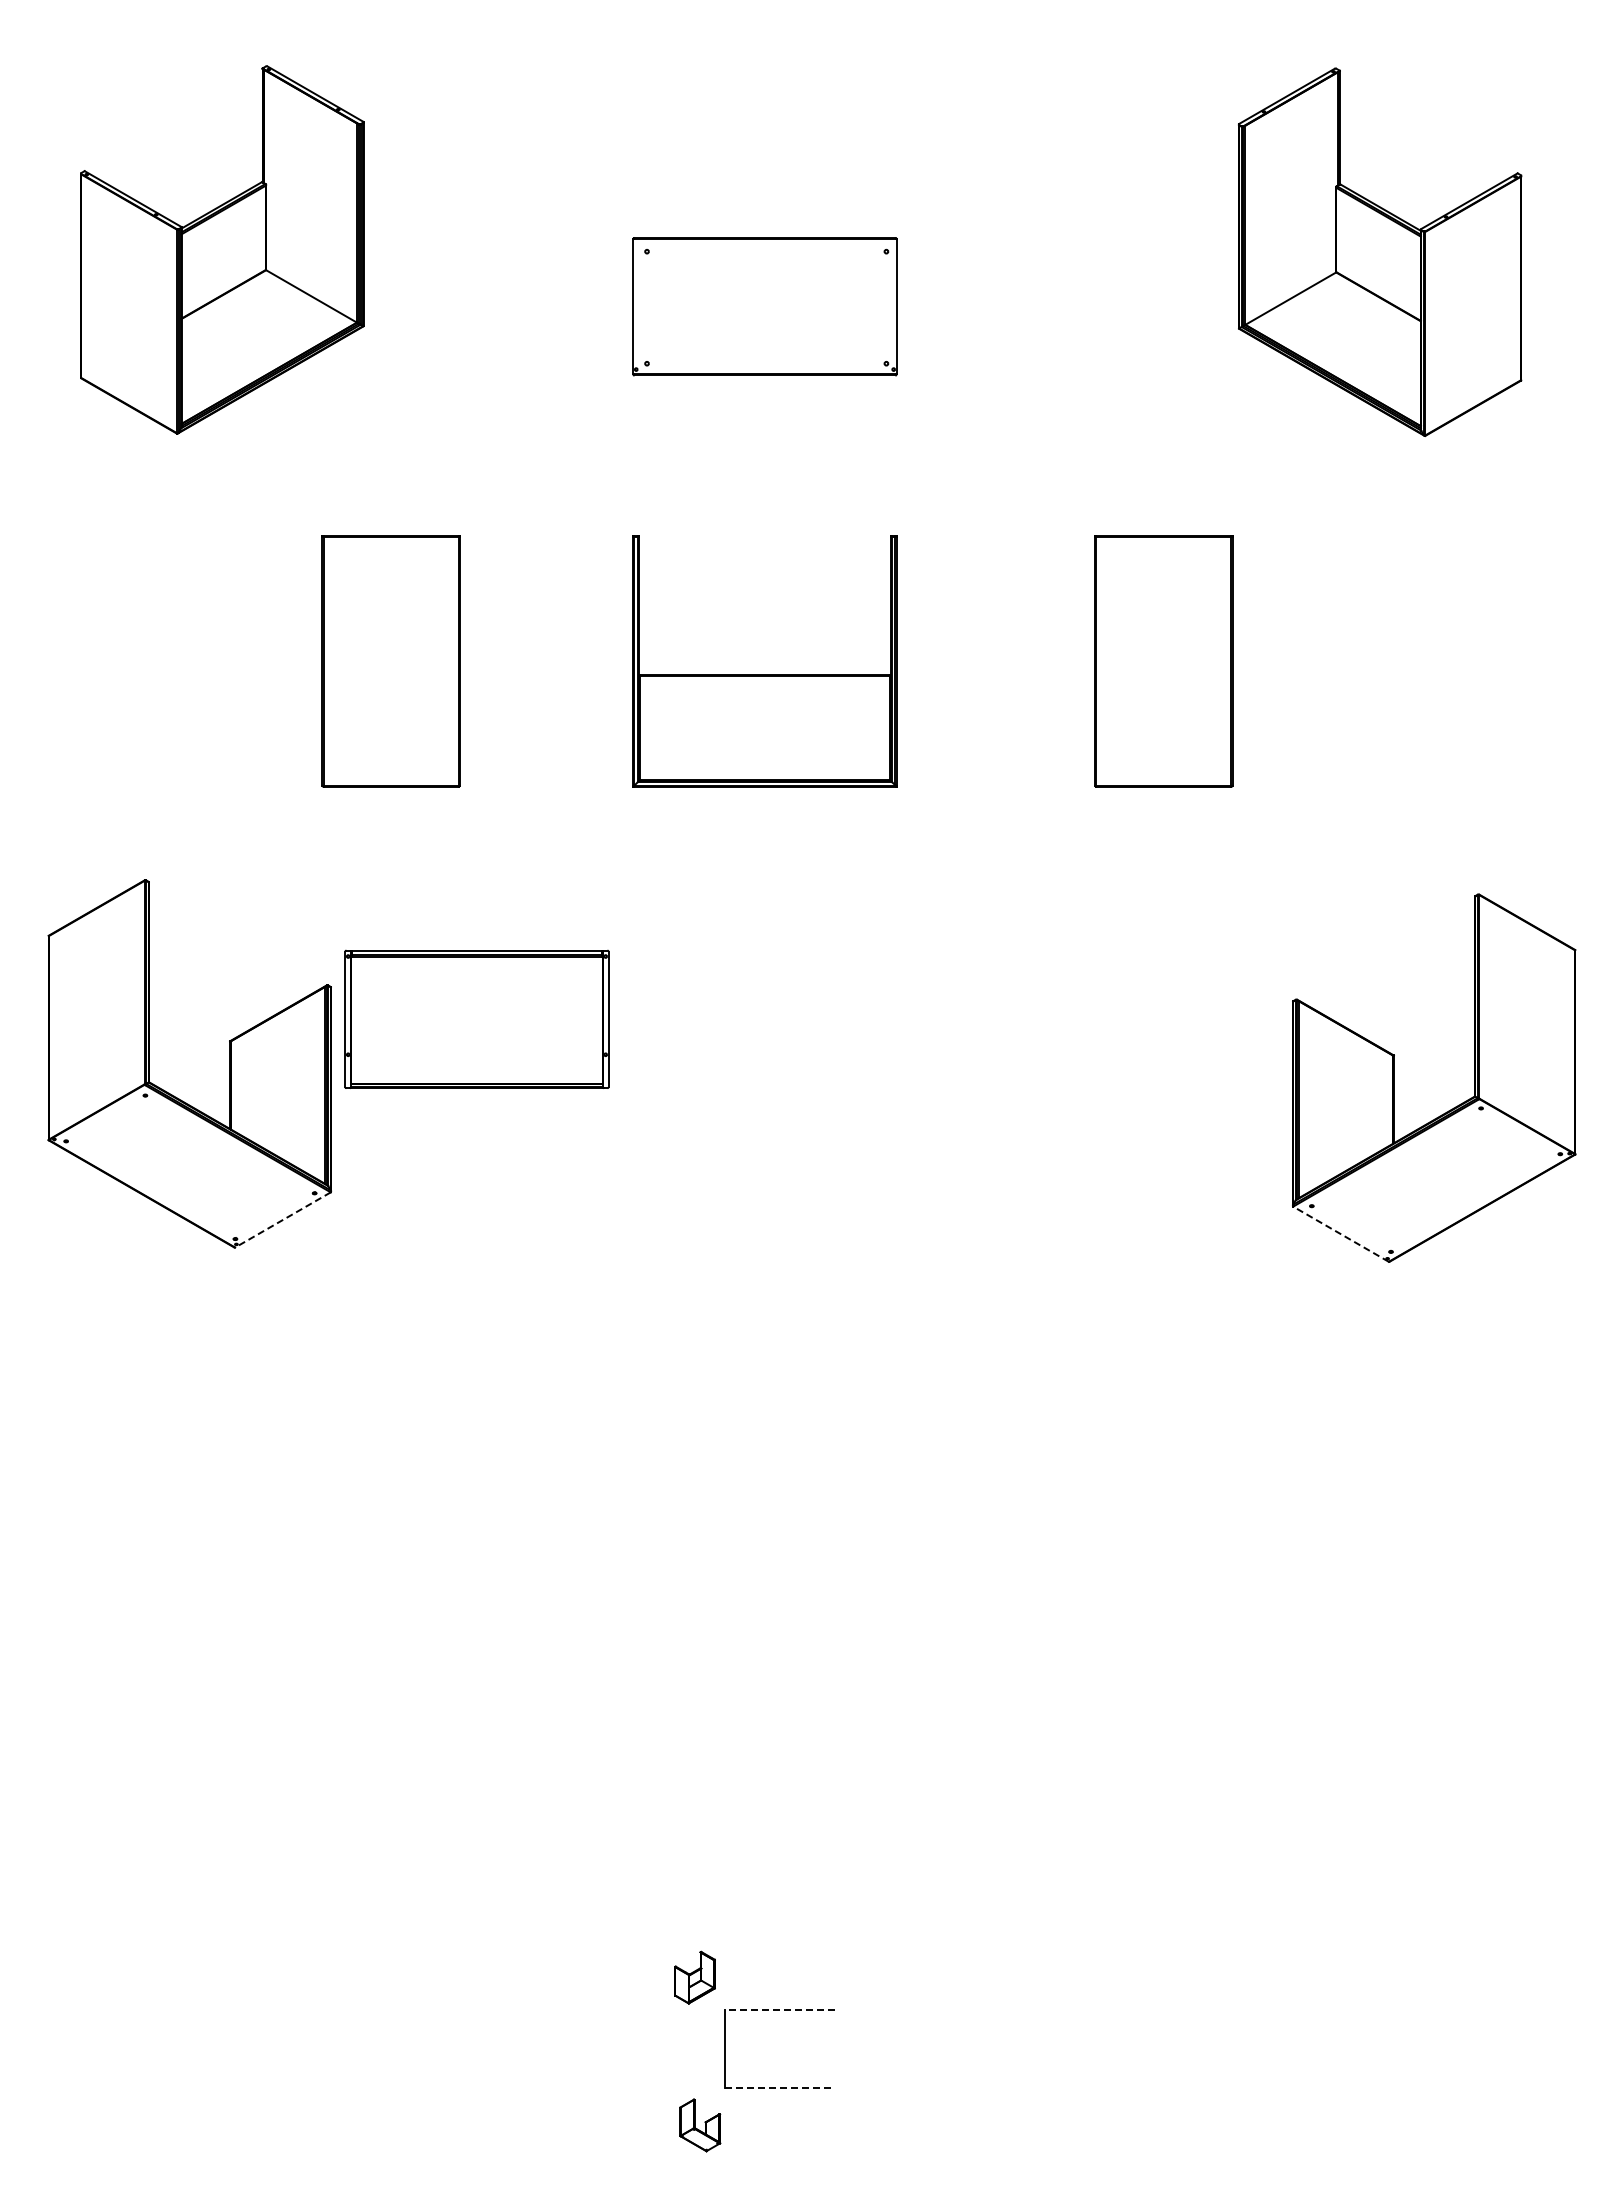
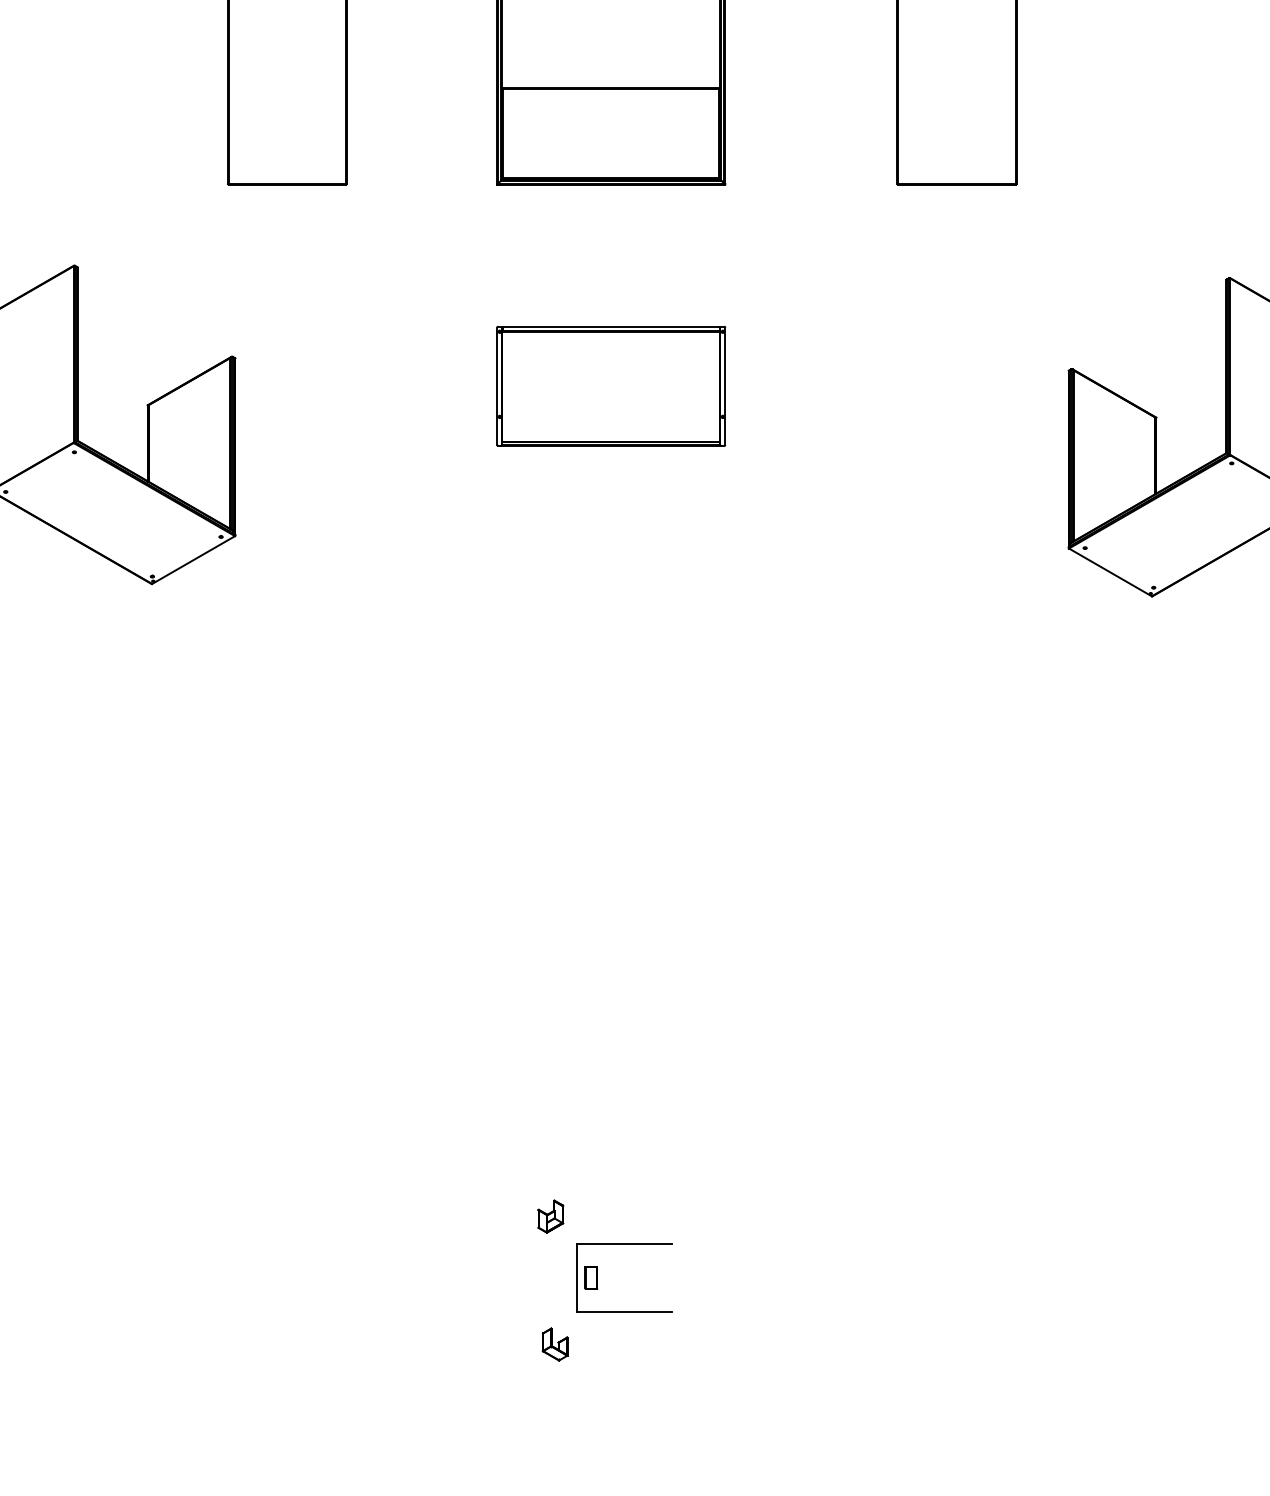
part: (476, 1018) -> (610, 385), moved
line: (282, 1220) -> (193, 560), dashed -> solid
line: (1340, 1233) -> (1109, 571), dashed -> solid
part: (695, 1977) -> (551, 1216), size x0.71
line: (780, 2009) -> (624, 1244), dashed -> solid
part: (741, 2048) -> (590, 1277), added
line: (780, 2088) -> (624, 1312), dashed -> solid
part: (700, 2124) -> (555, 1343), size x0.71

